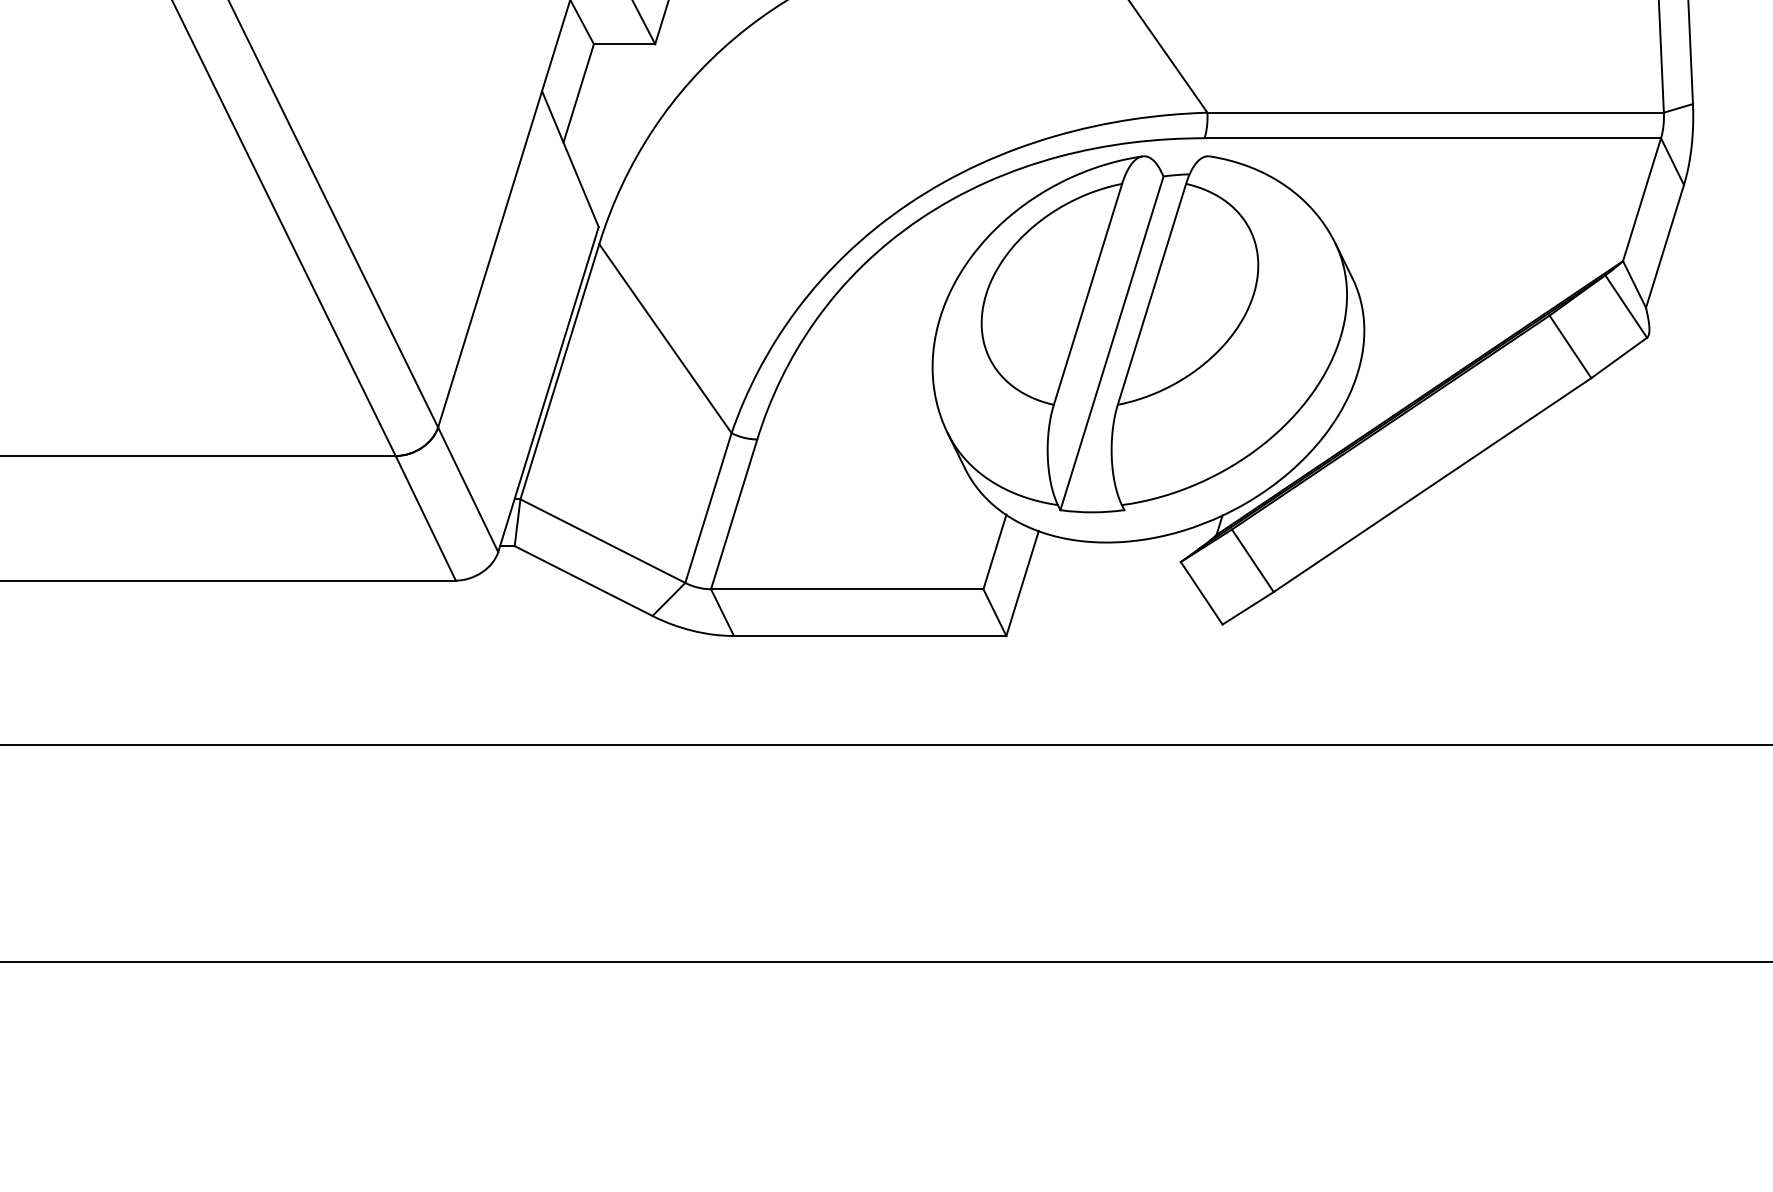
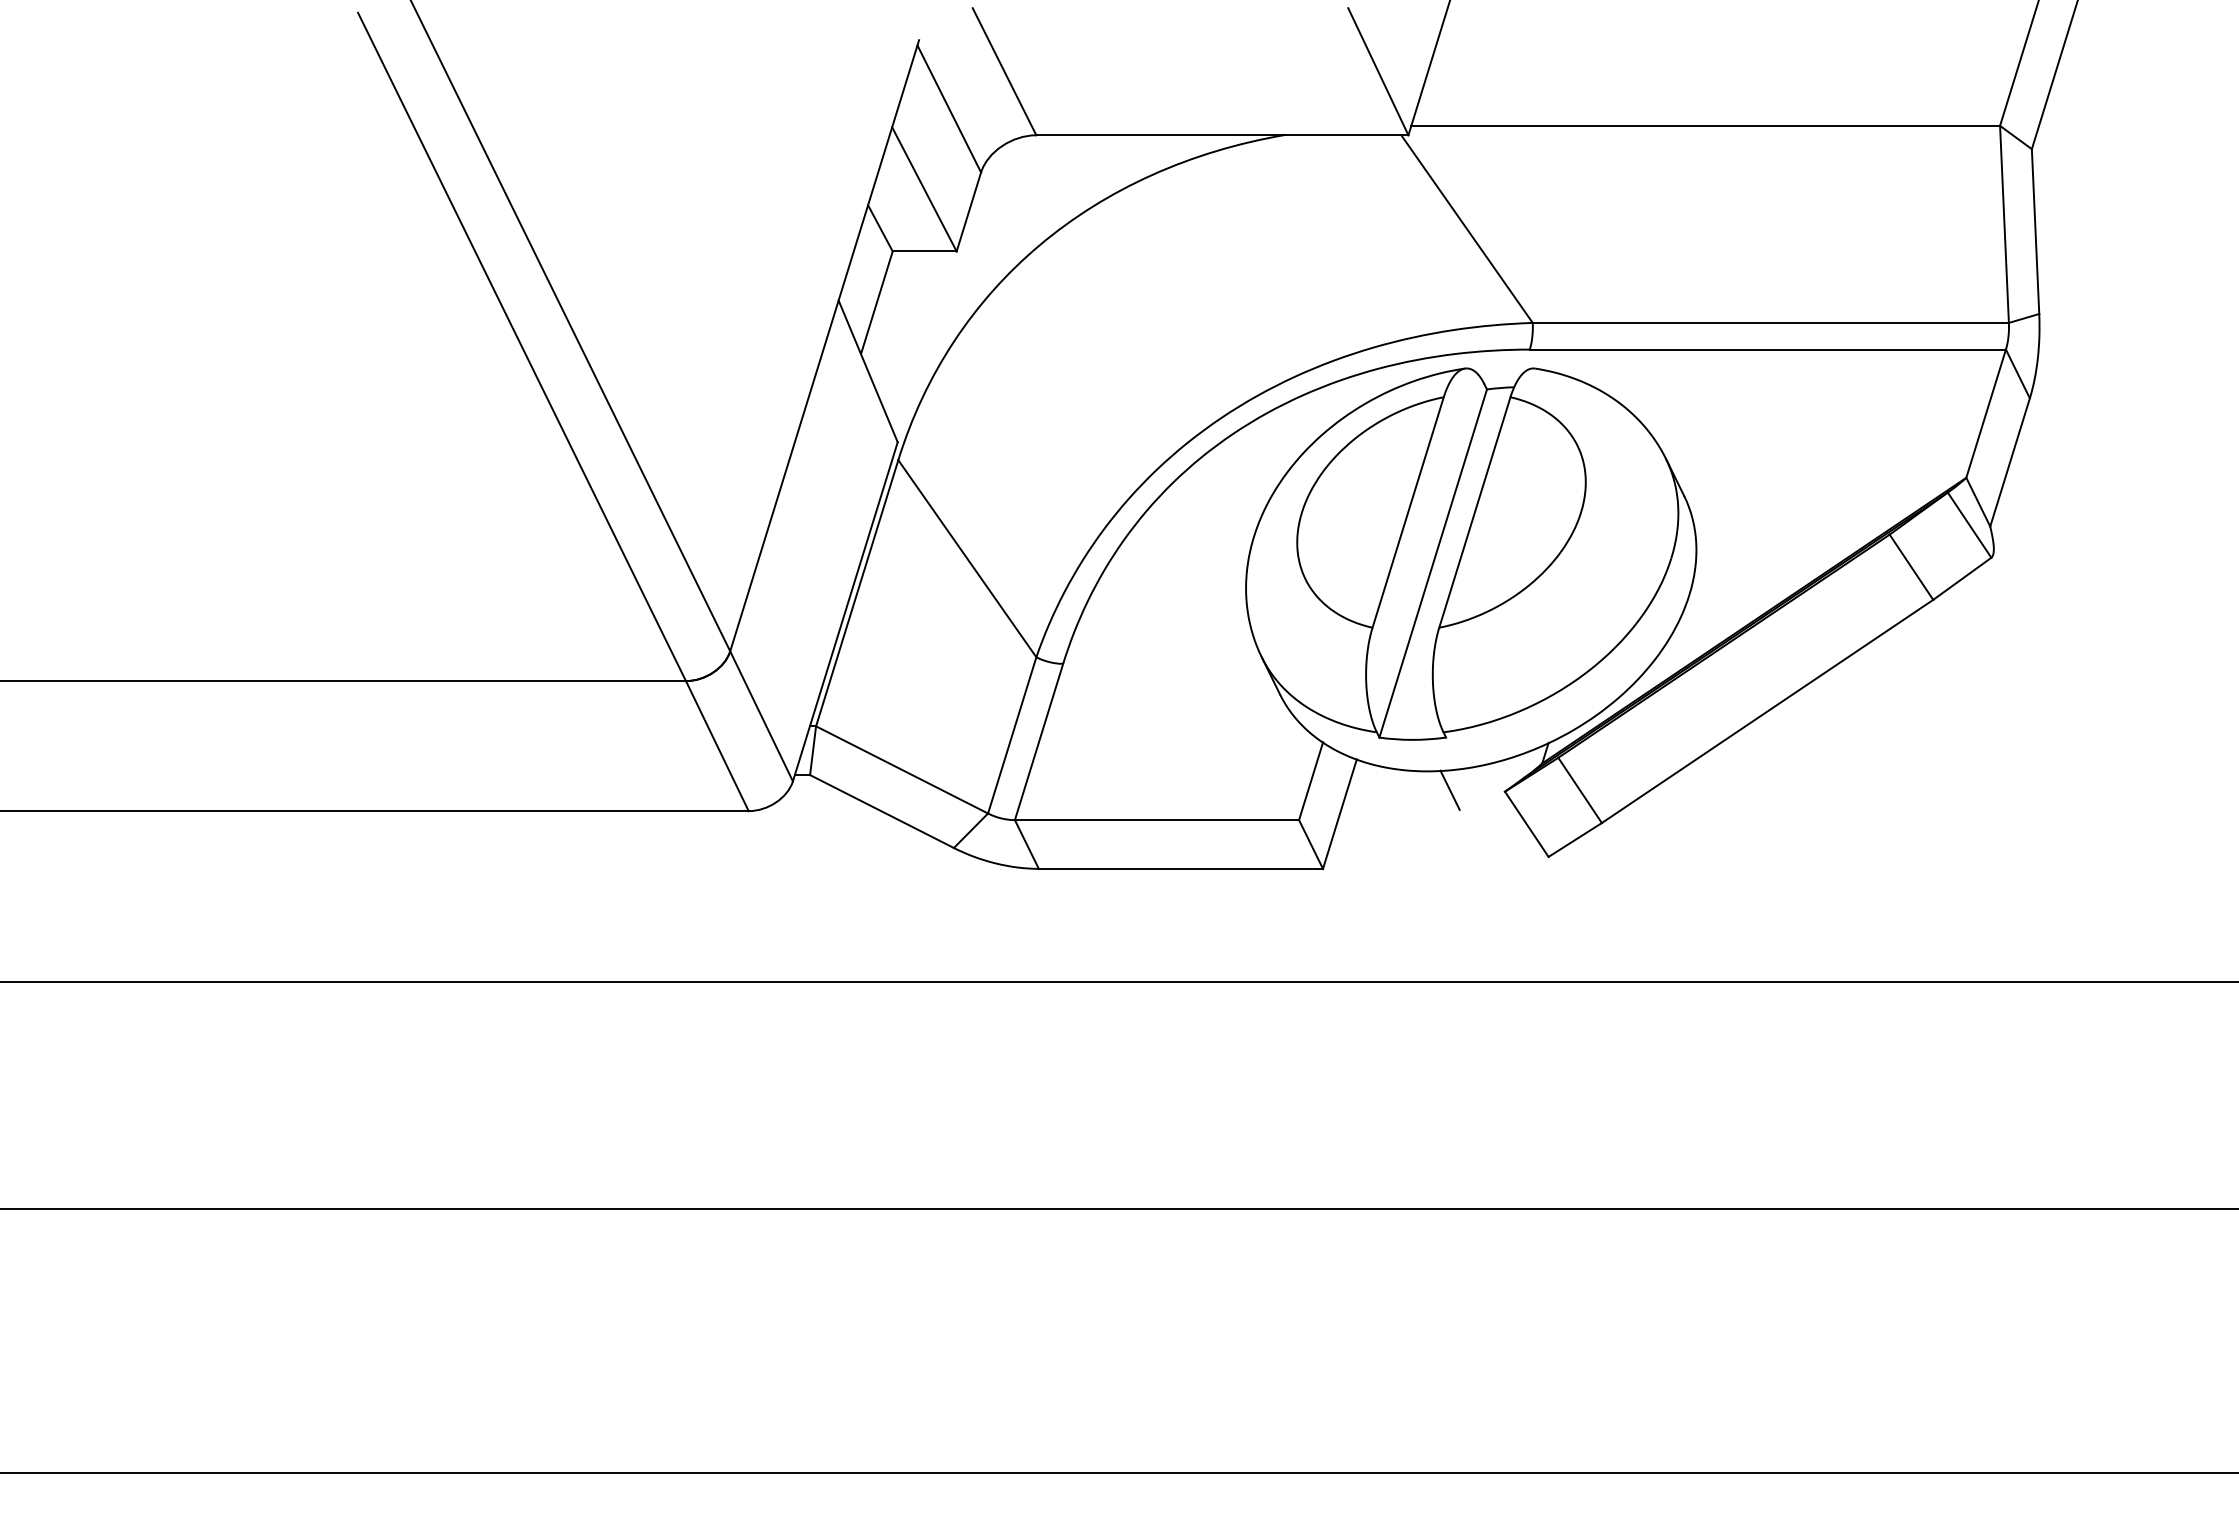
line: (1127, 559) -> (1449, 789), added

